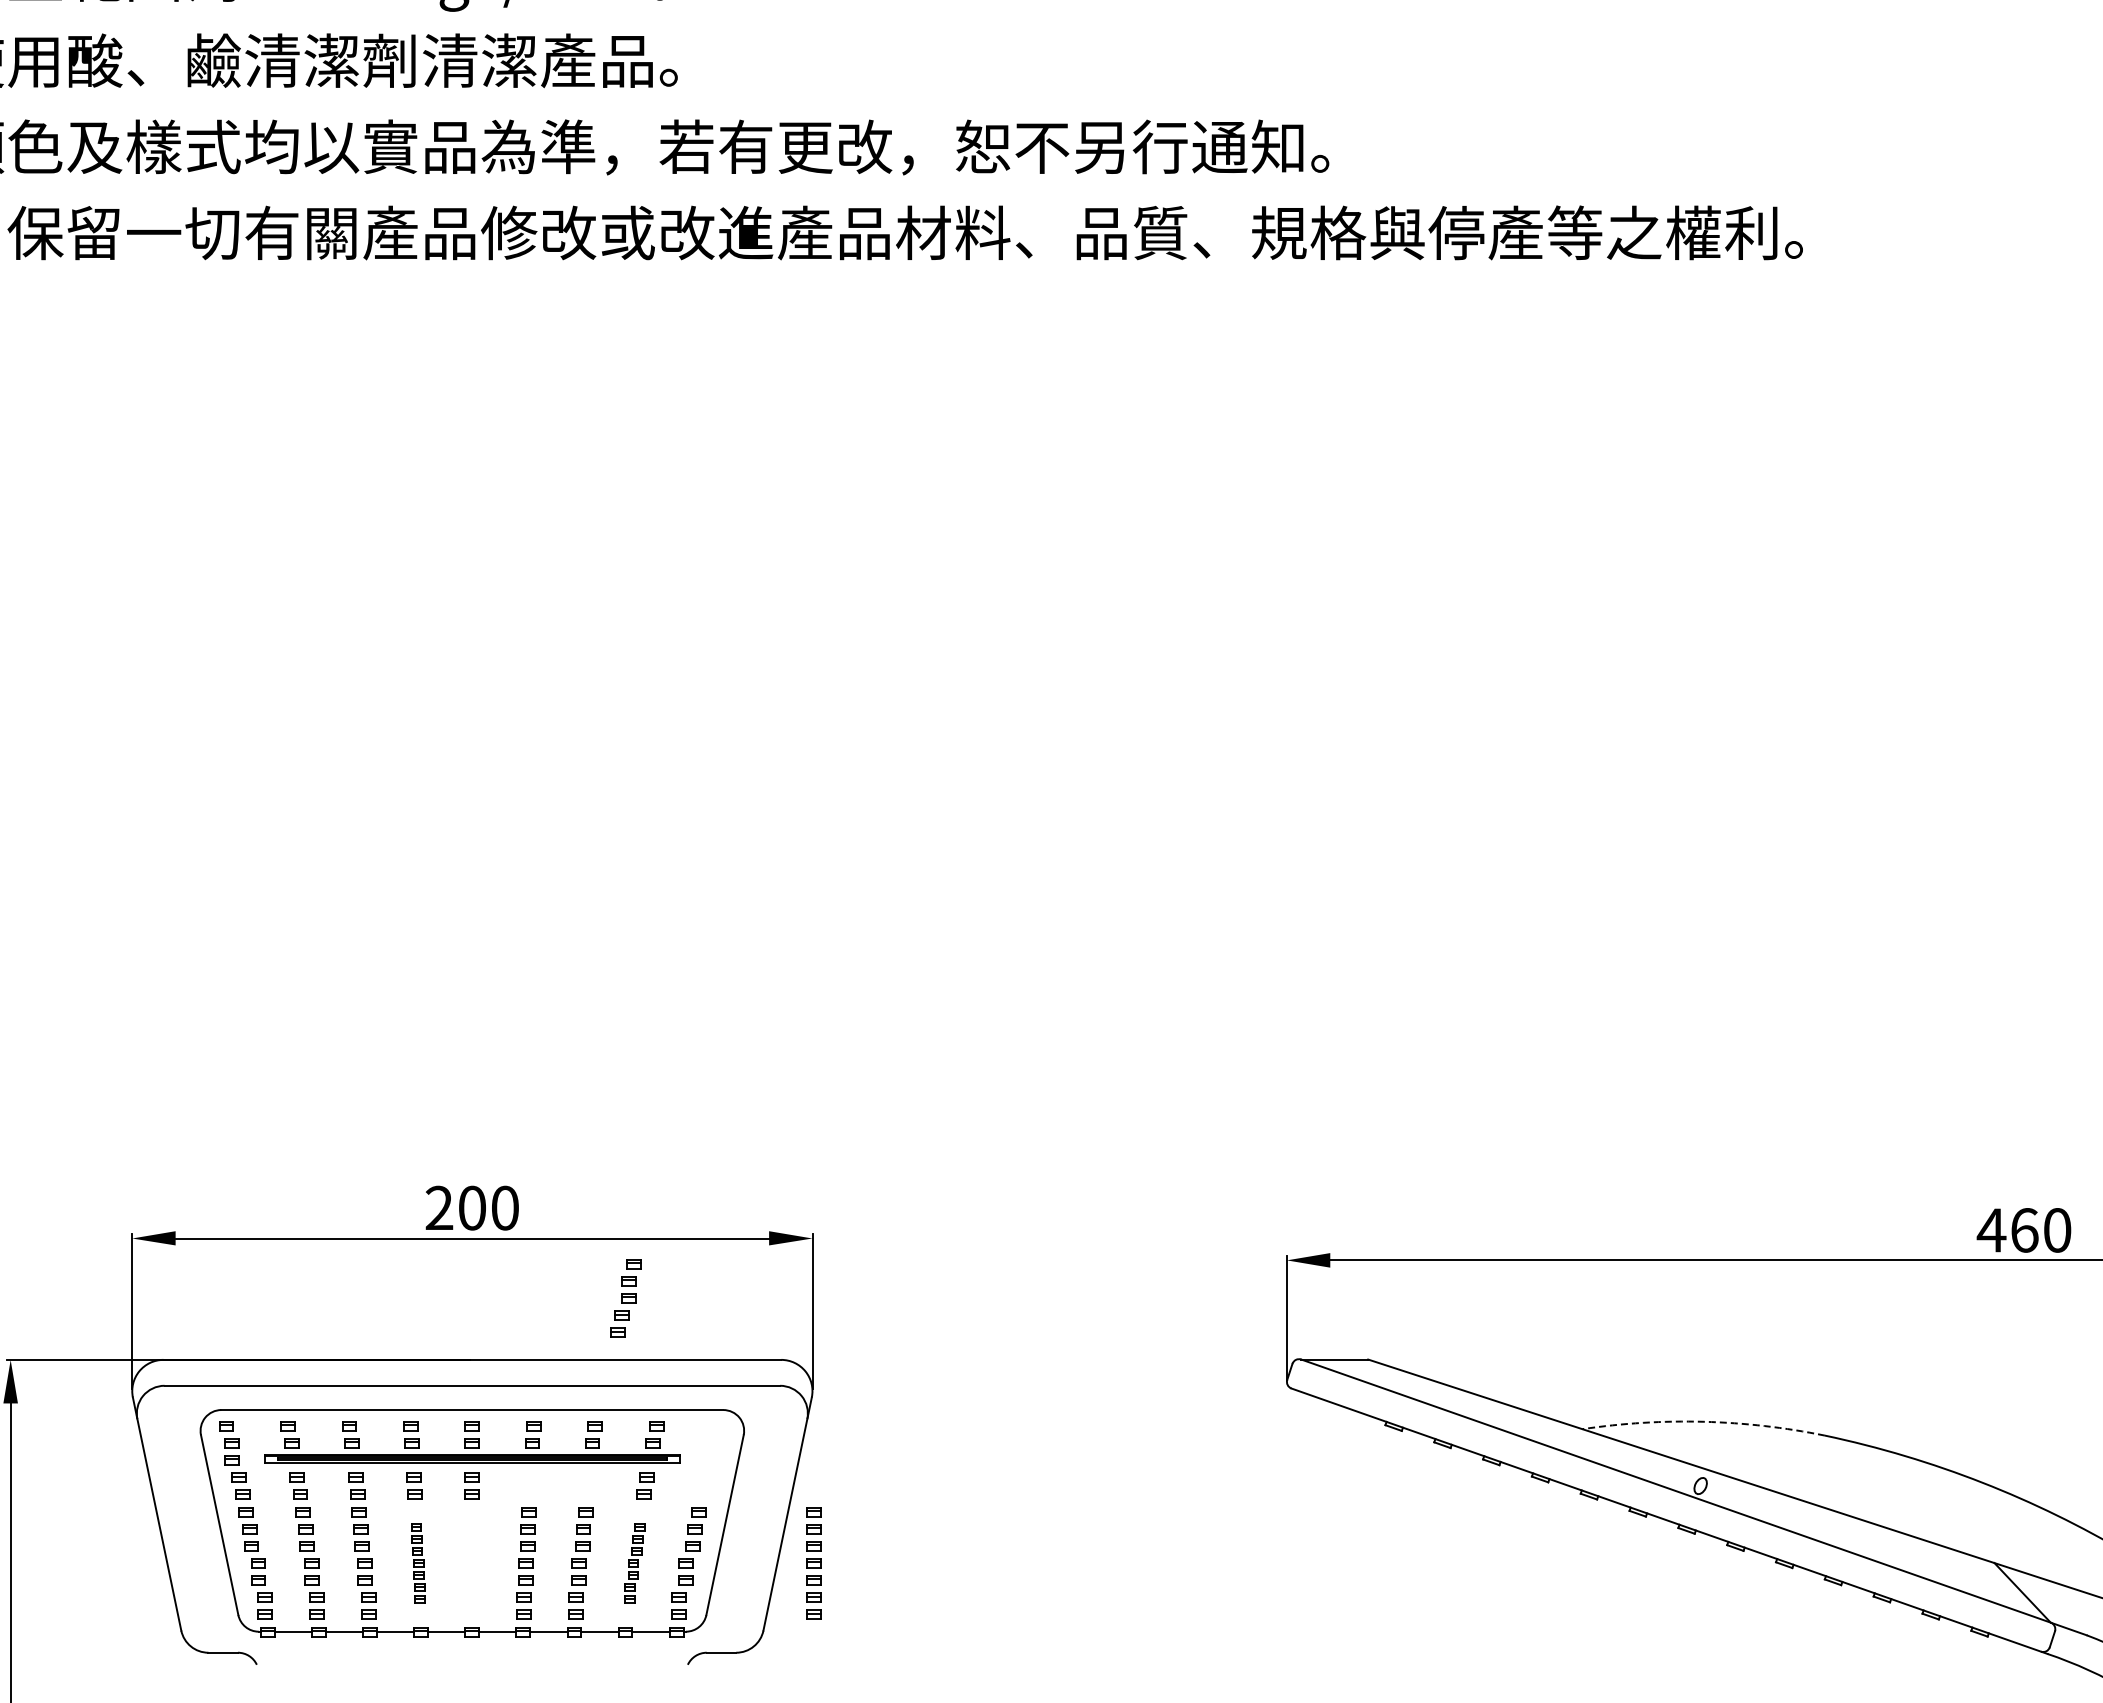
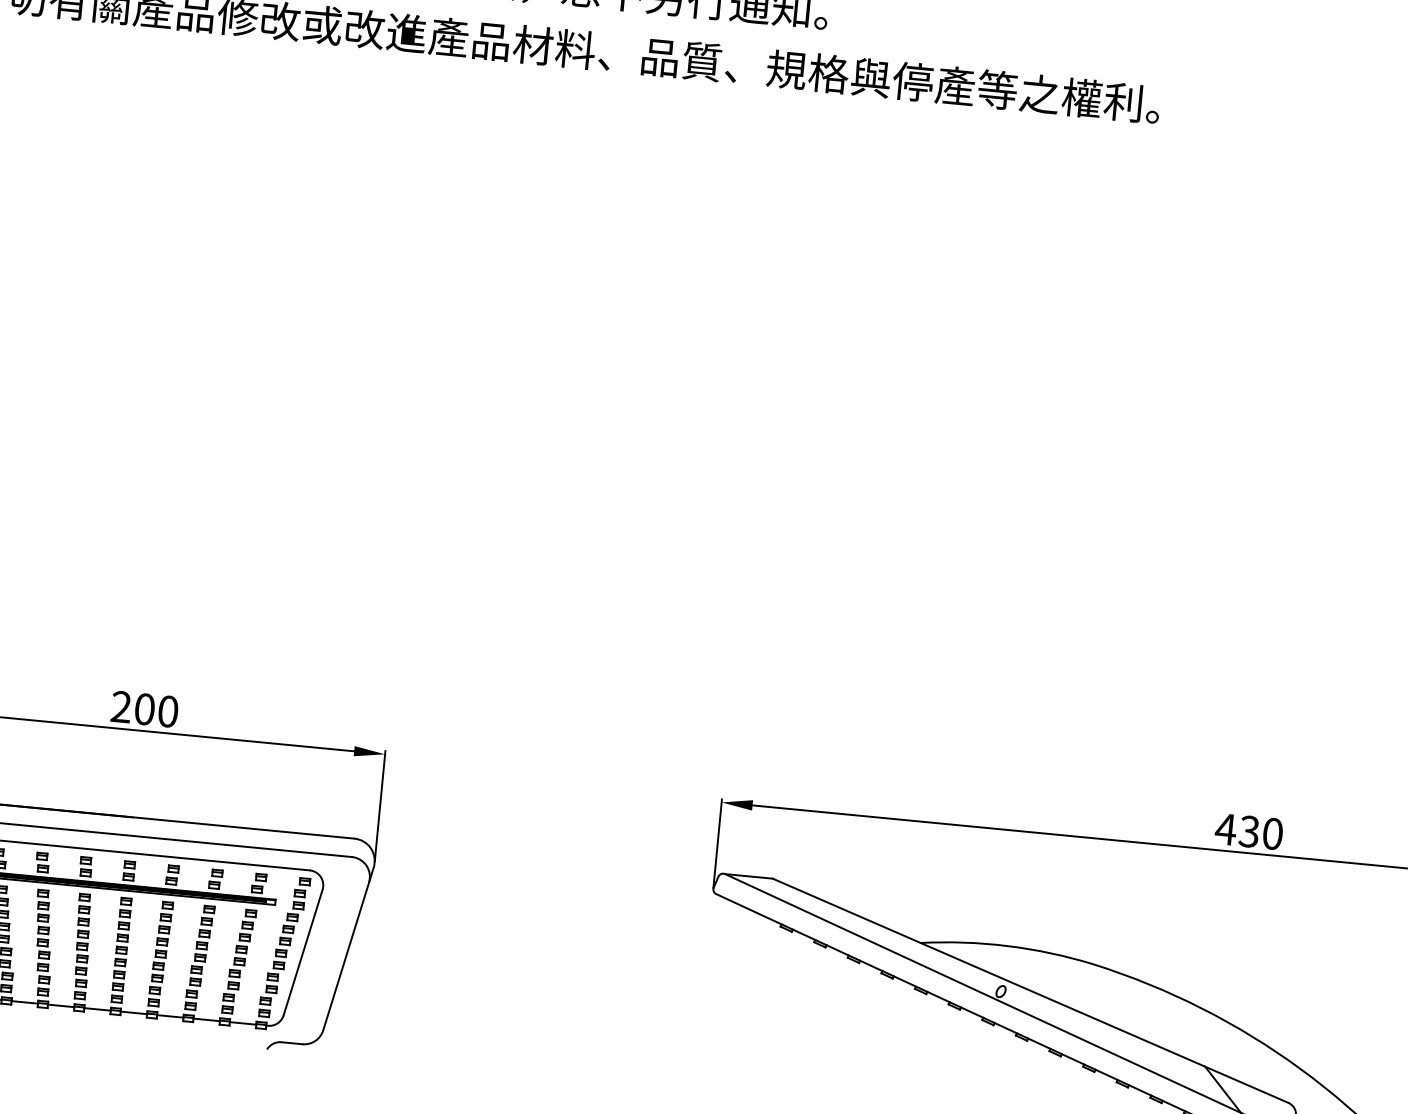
text: (2024, 1230) -> (1249, 831), 460 -> 430
part: (625, 1298) -> (296, 905), moved
arc: (1703, 1421) -> (1007, 945), dashed -> solid
part: (530, 1485) -> (167, 910), added
part: (587, 1485) -> (207, 914), added
part: (418, 1563) -> (82, 958), size x1.43
part: (634, 1563) -> (235, 973), size x1.43
part: (813, 1563) -> (119, 962), moved

